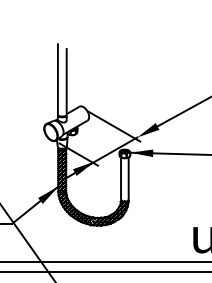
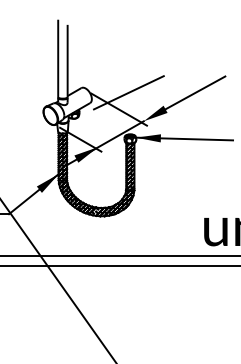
line: (123, 110) -> (128, 92), added
hatch: (124, 179) -> (130, 166), added

